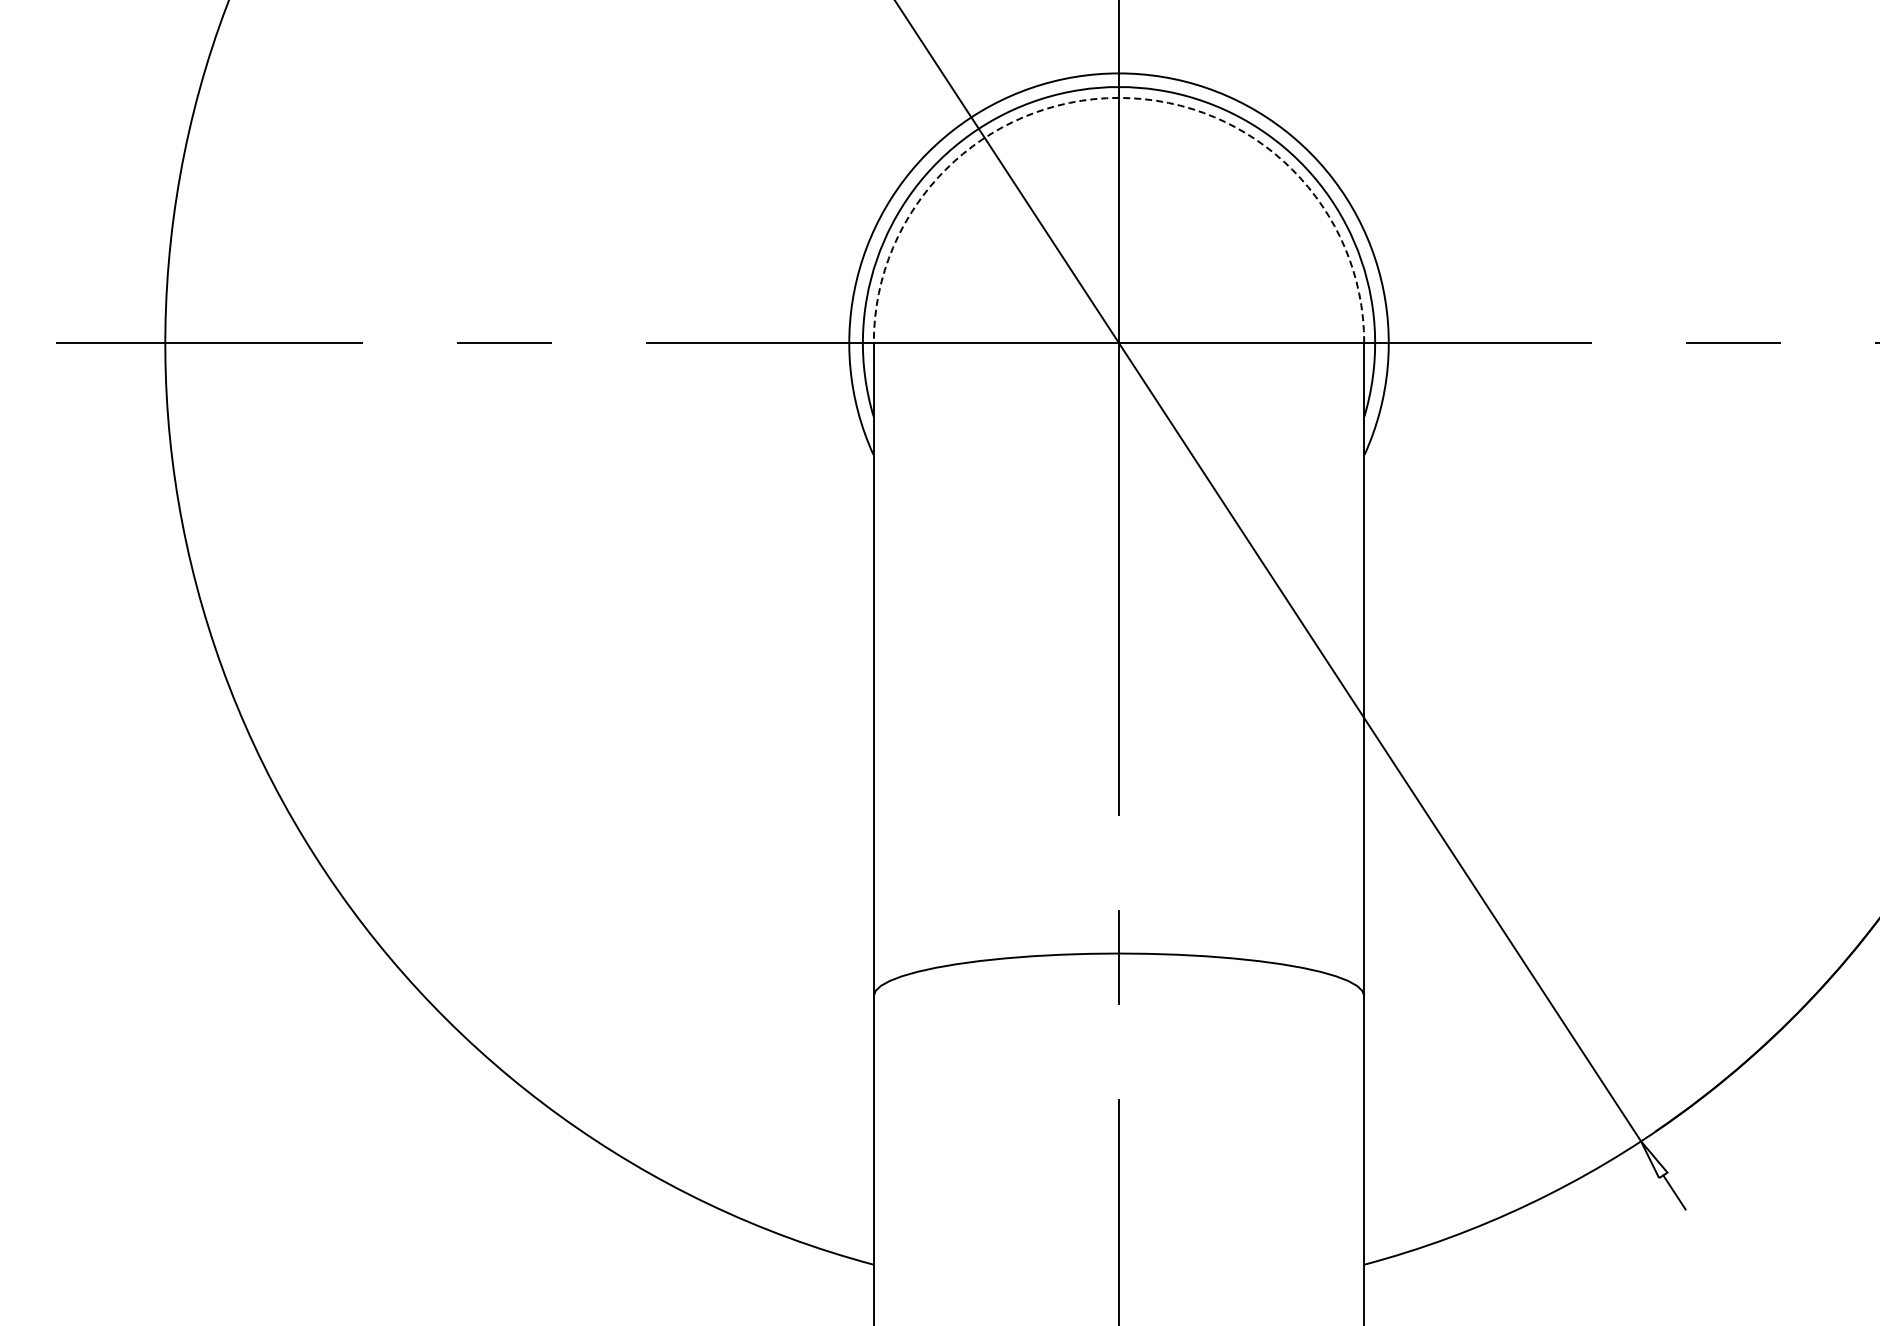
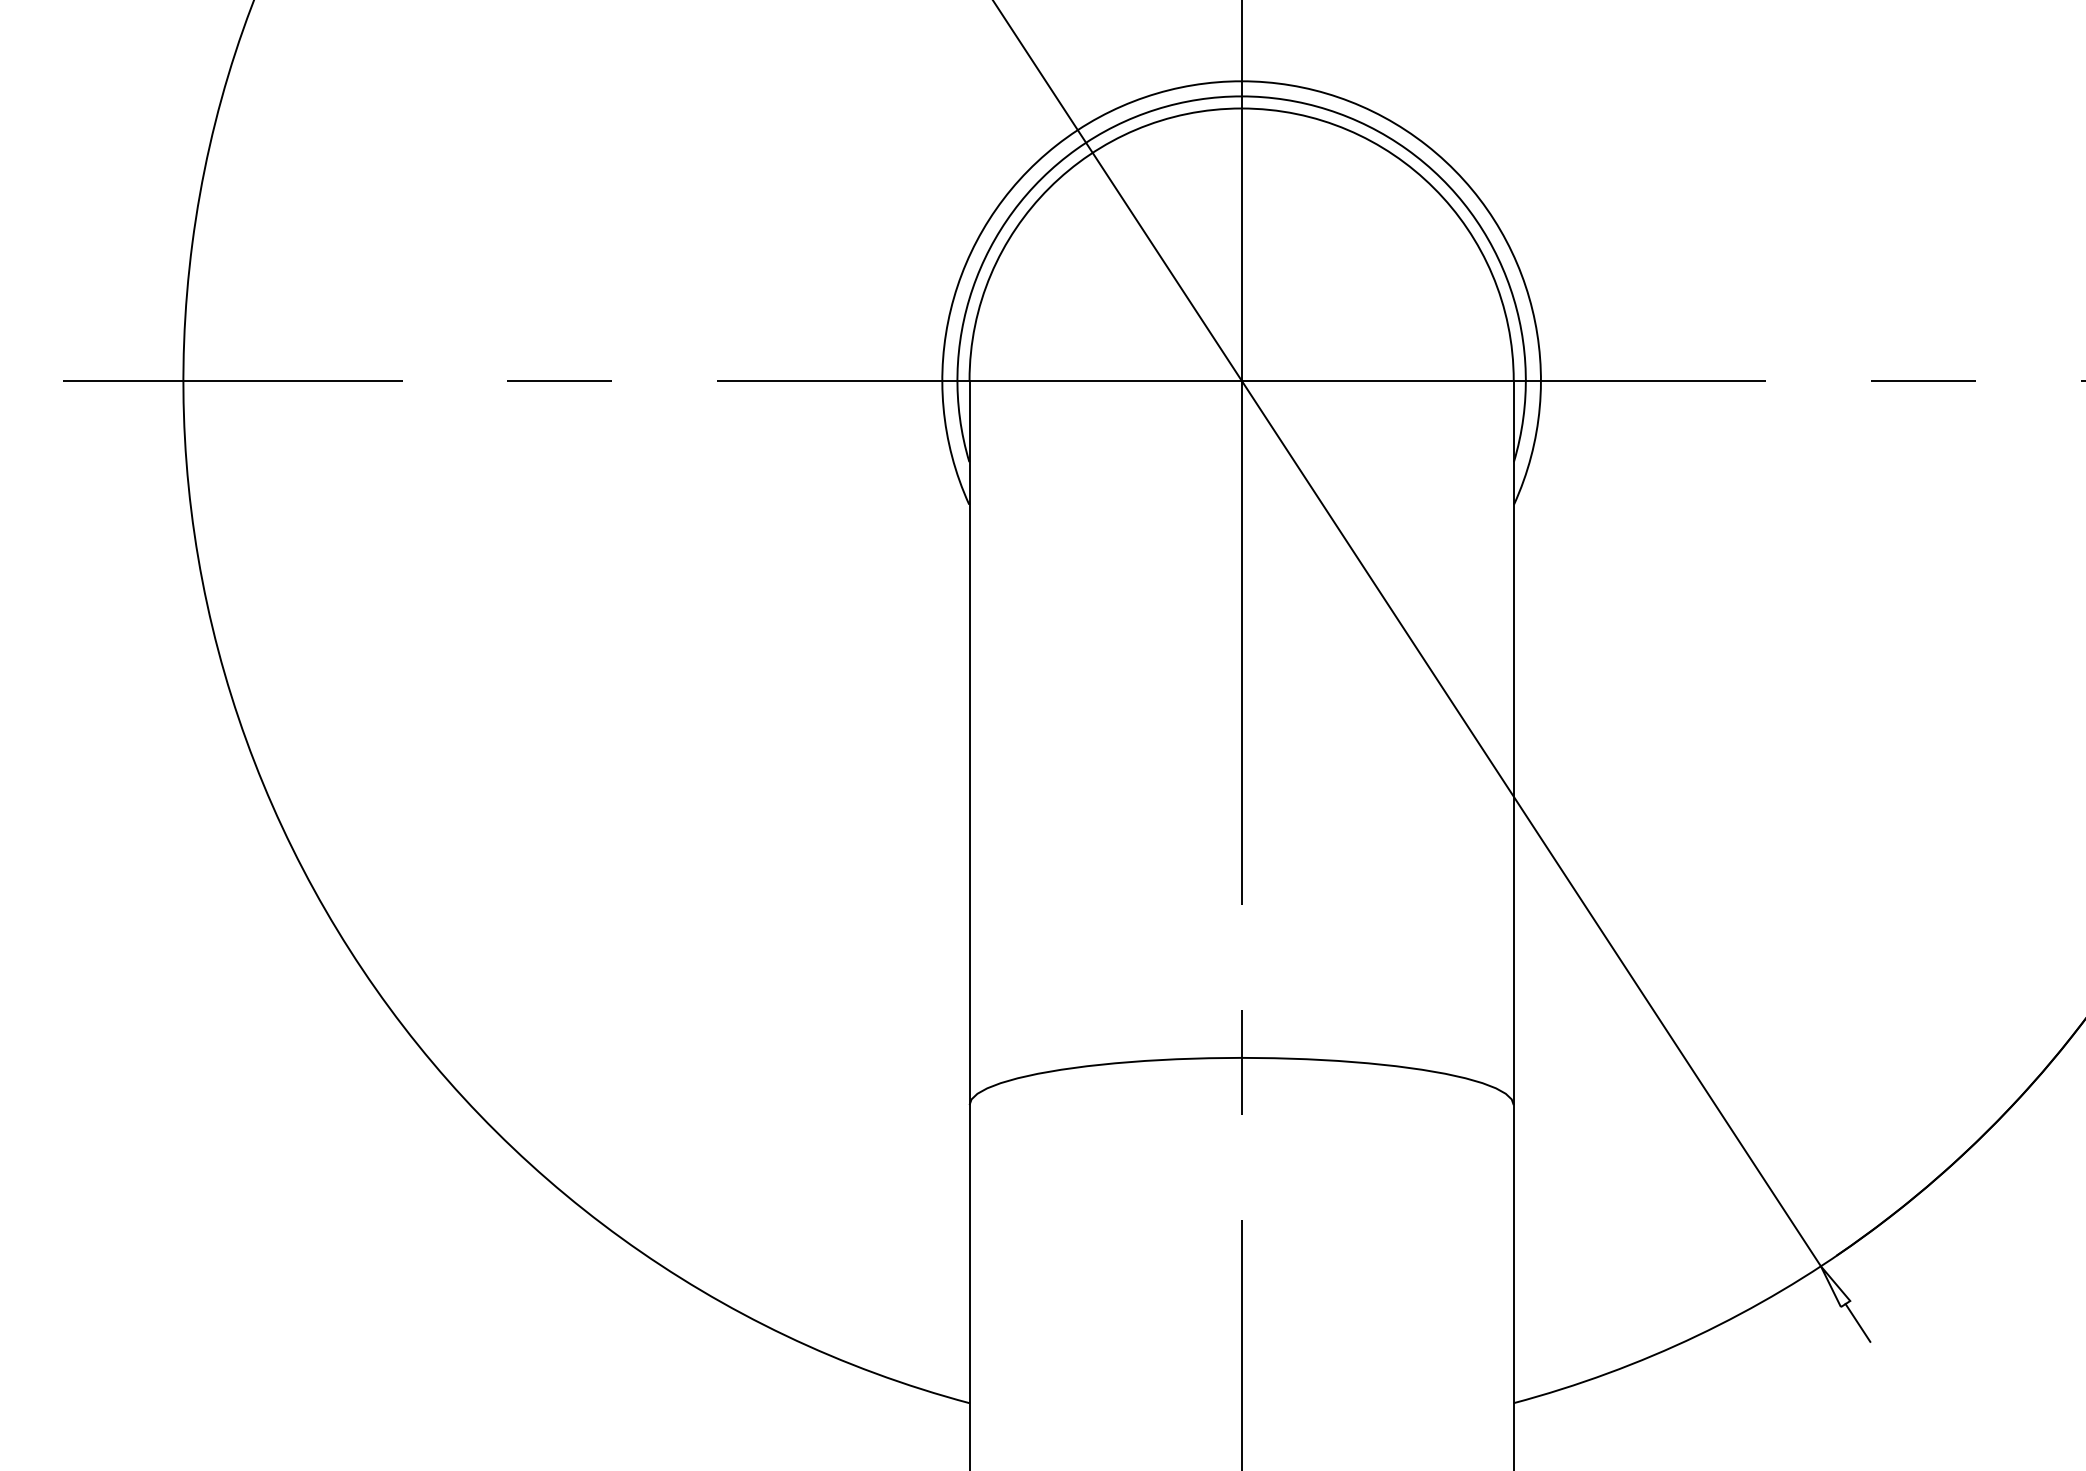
arc: (1119, 97) -> (1242, 108), dashed -> solid

